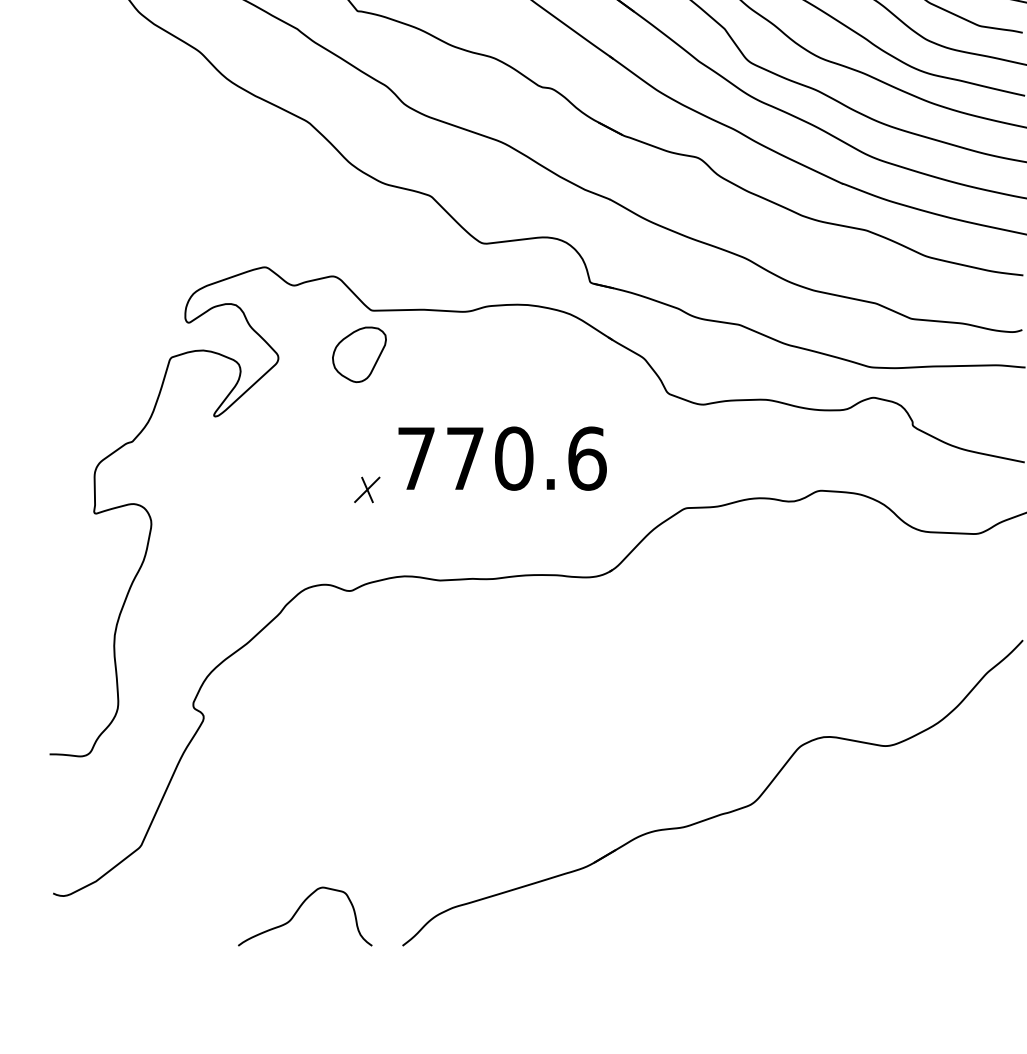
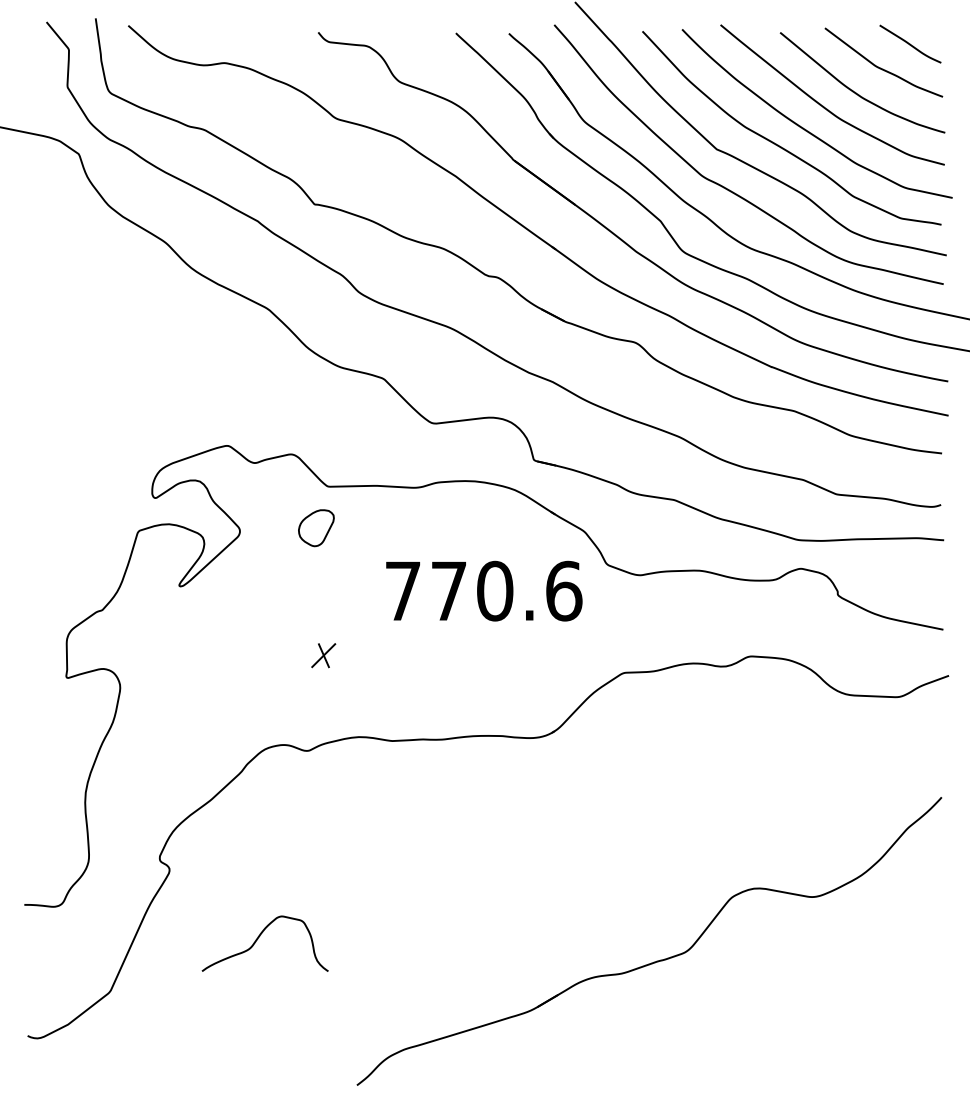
part: (359, 353) -> (316, 527), size x0.7
text: (502, 457) -> (484, 590), moved
curve: (298, 912) -> (258, 939), moved

